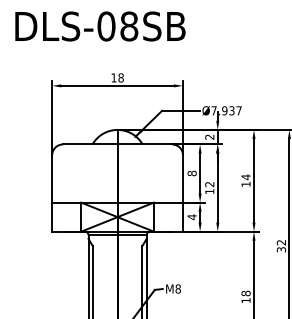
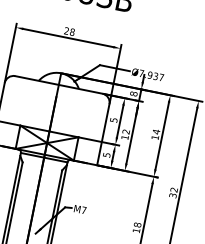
text: (113, 77) -> (66, 30), 18 -> 28
text: (209, 136) -> (133, 93), 2 -> 8
text: (191, 173) -> (113, 120), 8 -> 5
text: (191, 217) -> (106, 155), 4 -> 5
text: (177, 288) -> (83, 209), M8 -> M7

